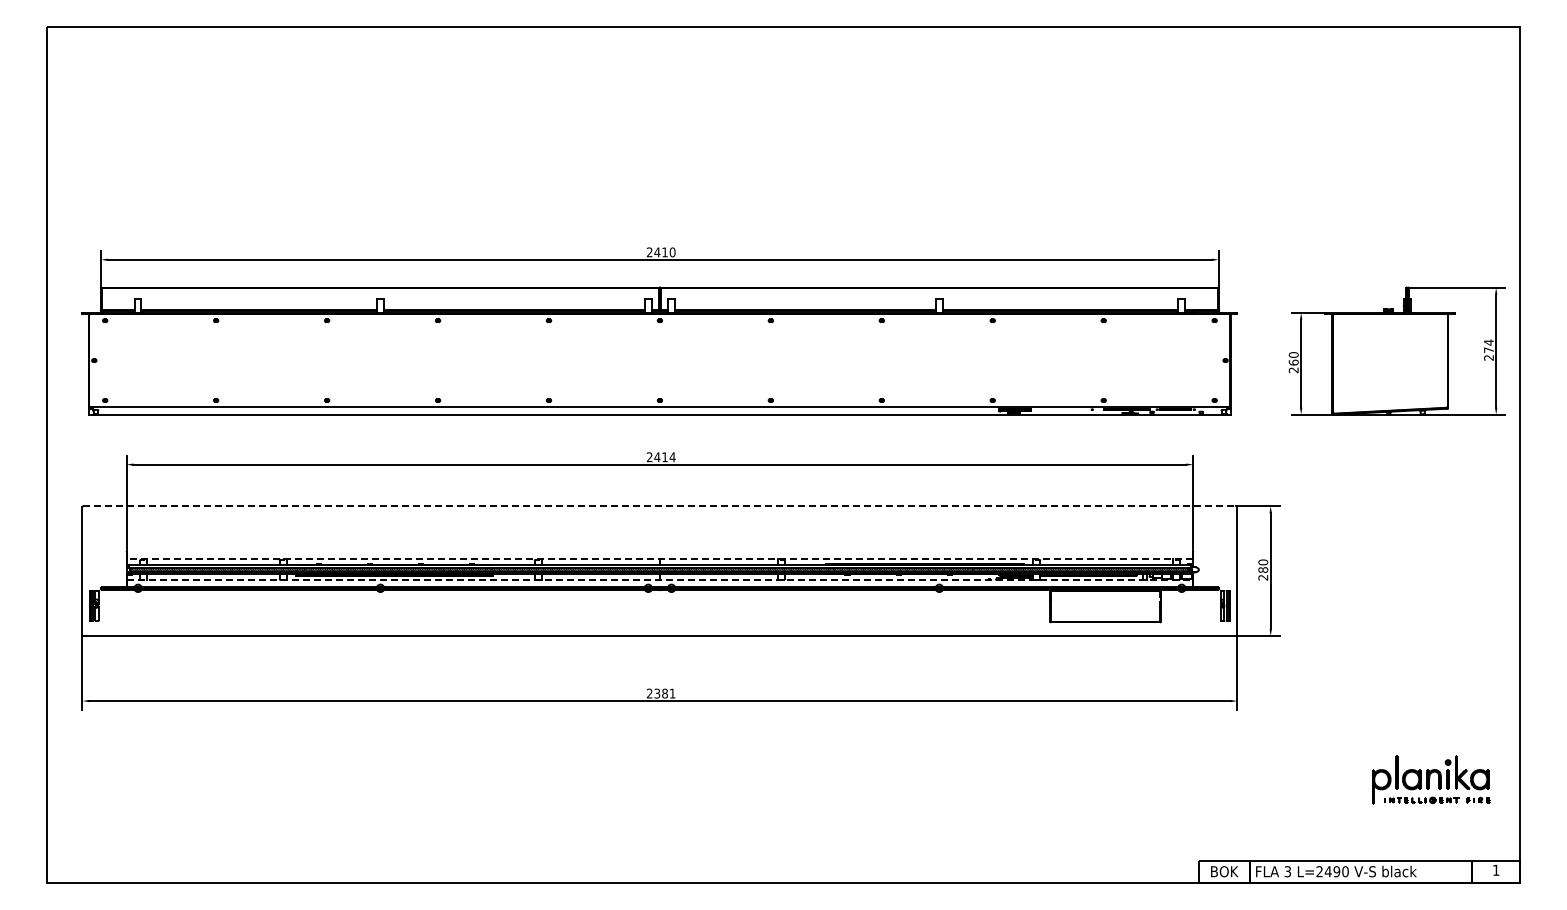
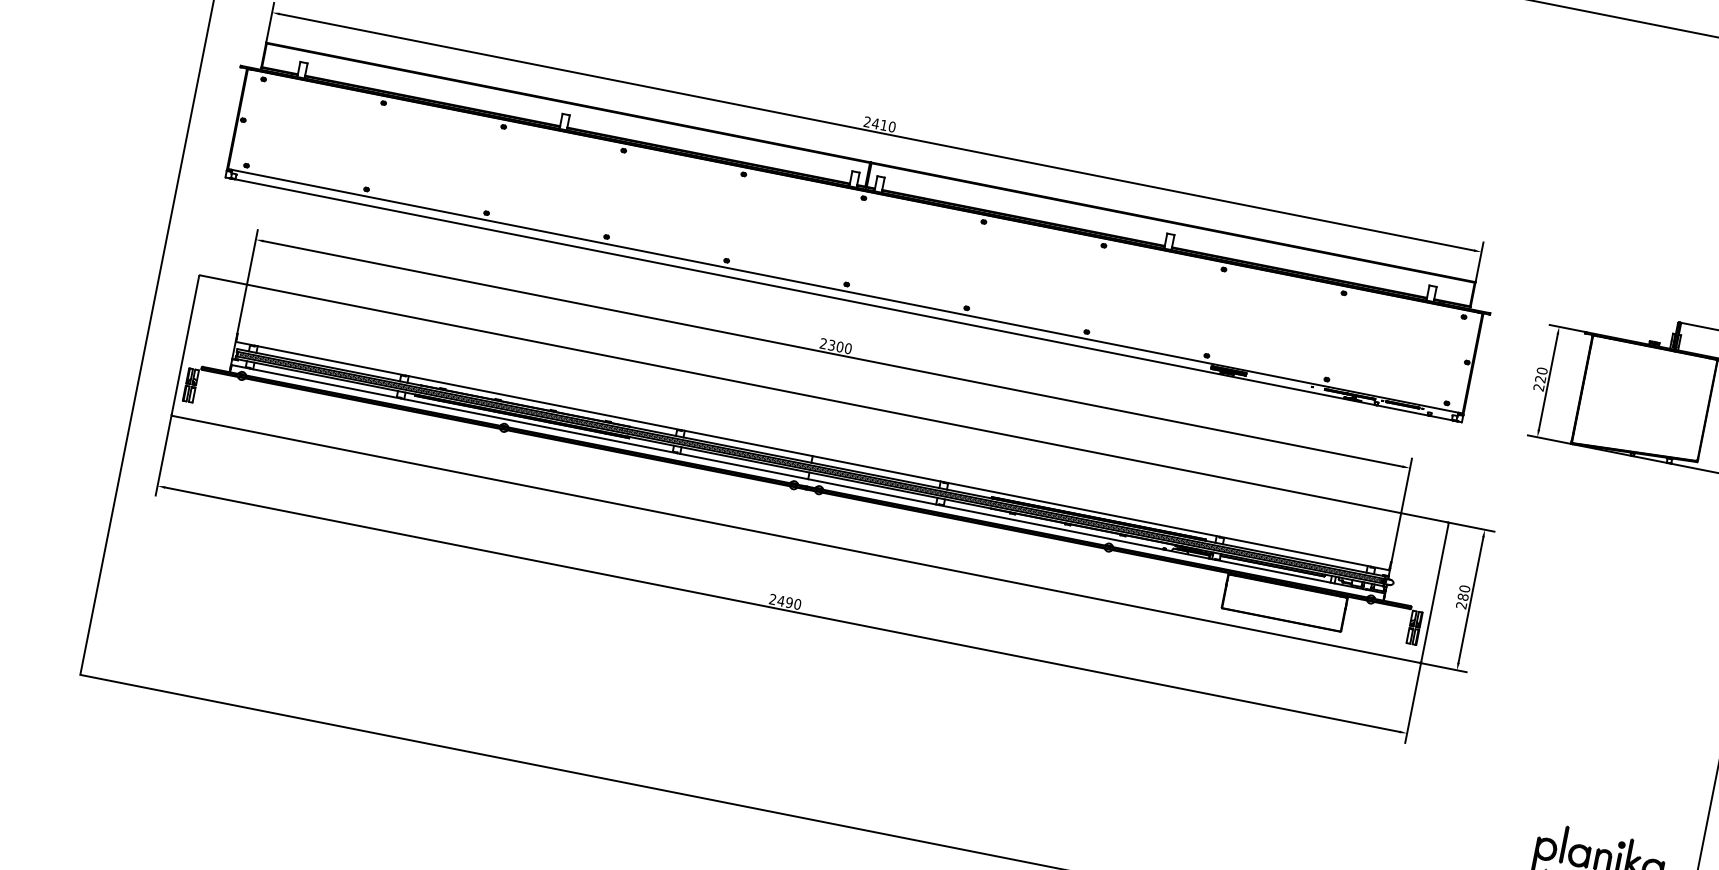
text: (1293, 362) -> (1540, 379), 260 -> 220
text: (664, 457) -> (839, 347), 2414 -> 2300
line: (659, 506) -> (823, 399), dashed -> solid
line: (659, 559) -> (812, 456), dashed -> solid
line: (659, 580) -> (807, 479), dashed -> solid
text: (664, 693) -> (788, 602), 2381 -> 2490

